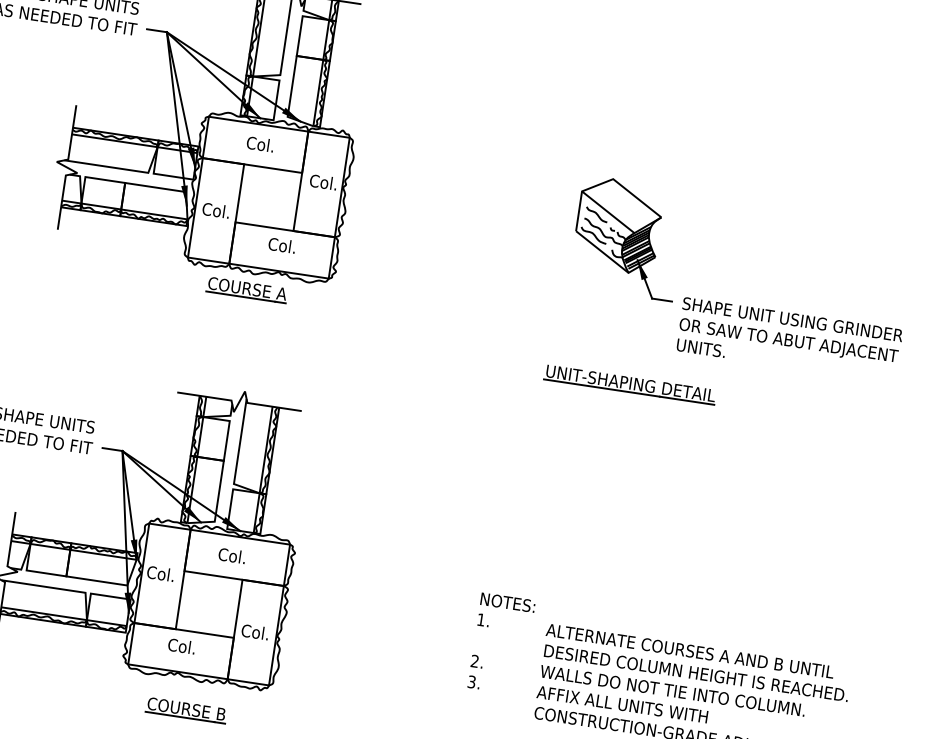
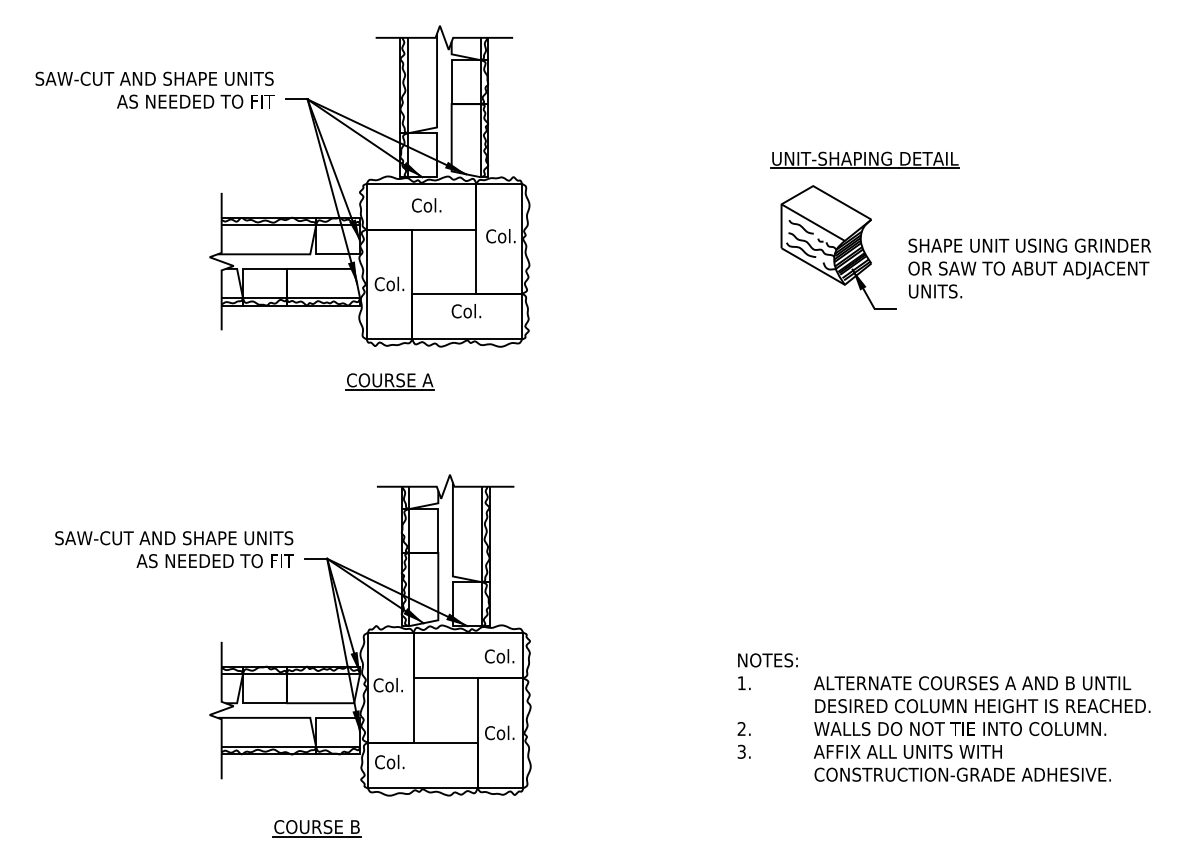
part: (246, 289) -> (389, 381), moved
text: (789, 340) -> (1029, 268), moved
part: (630, 383) -> (864, 159), moved
text: (232, 556) -> (499, 656), moved
text: (181, 645) -> (389, 761), moved
part: (185, 710) -> (316, 828), moved

